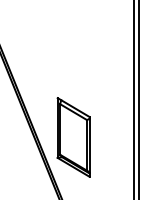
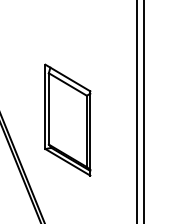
part: (73, 137) -> (67, 120), moved

